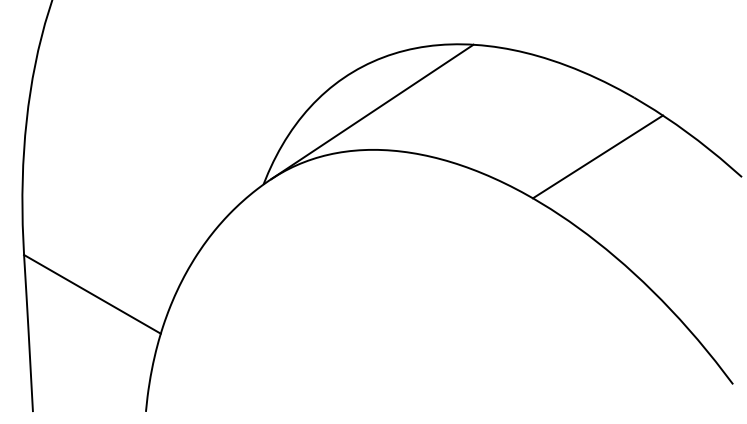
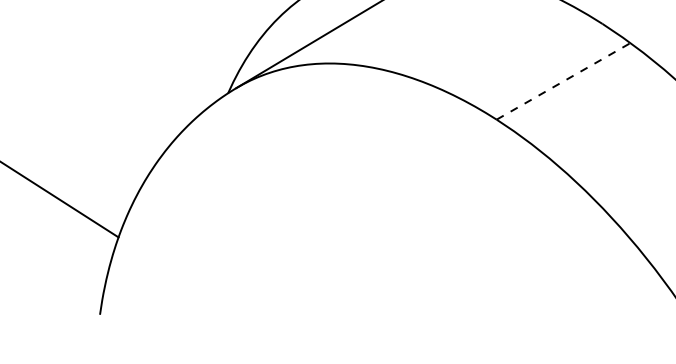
line: (598, 156) -> (564, 80), solid -> dashed

